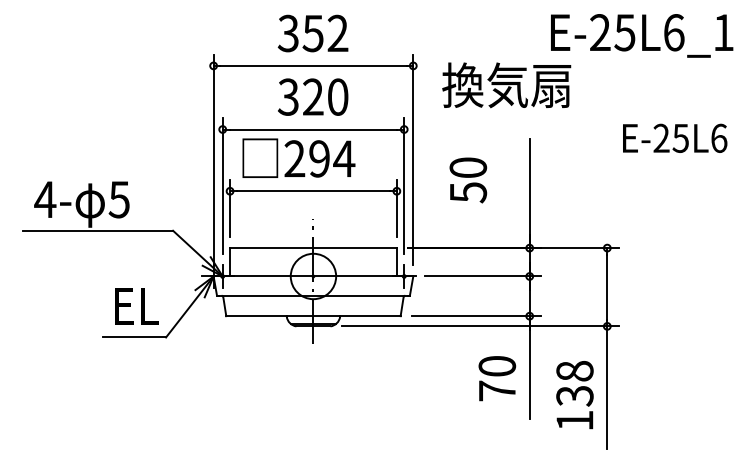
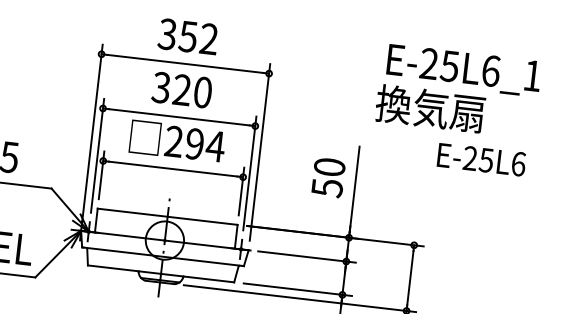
text: (506, 85) -> (430, 108), moved
text: (298, 157) -> (177, 140), moved
text: (468, 180) -> (328, 177), moved

